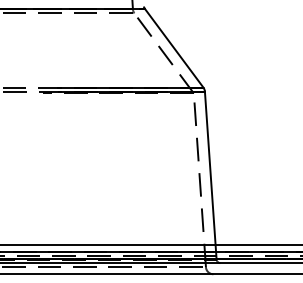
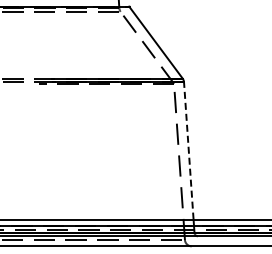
line: (209, 167) -> (188, 150), solid -> dashed

